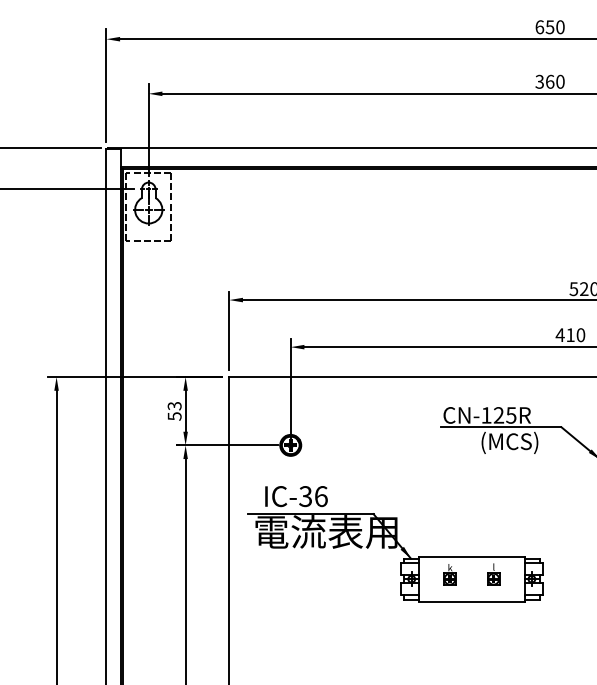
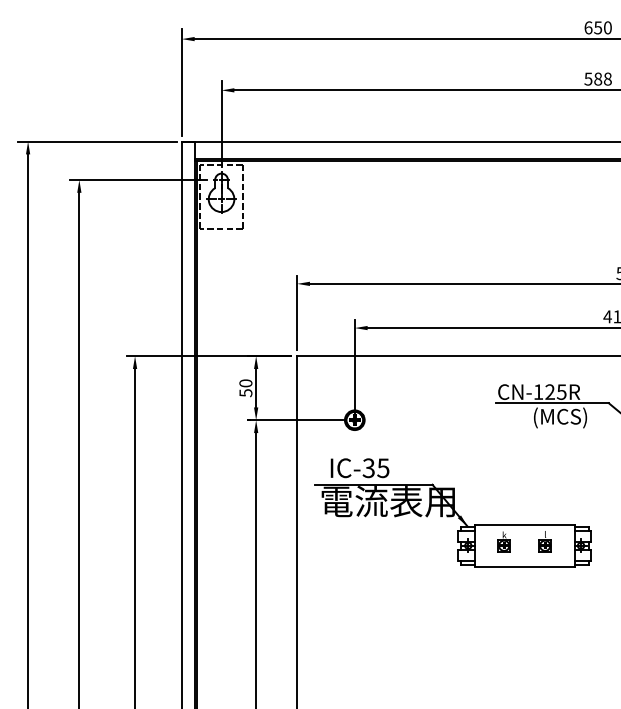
text: (550, 81) -> (598, 78), 360 -> 588
text: (174, 406) -> (245, 383), 53 -> 50
text: (321, 496) -> (383, 468), IC-36 -> IC-35

